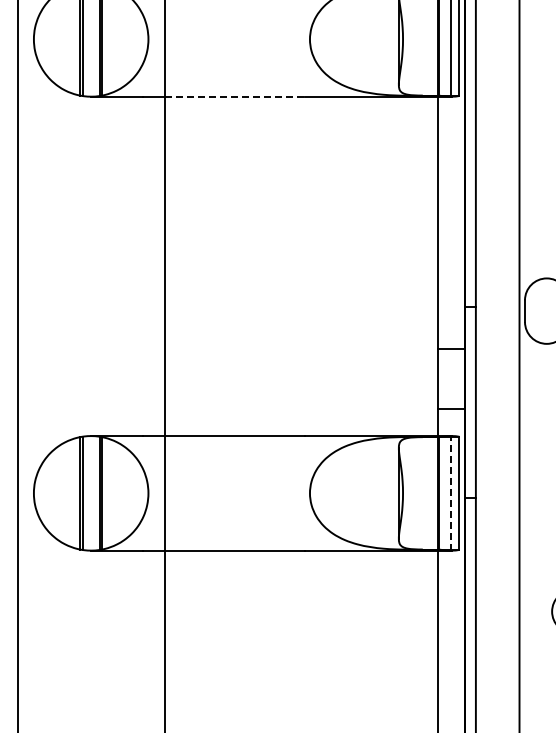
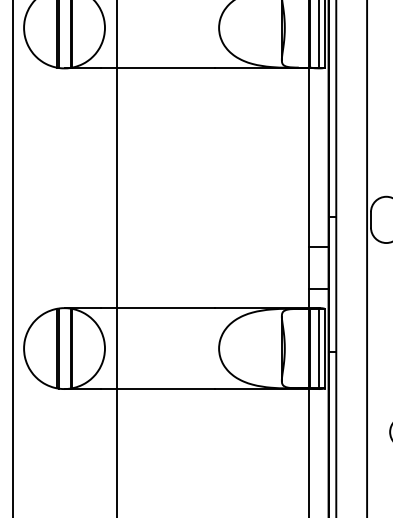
line: (234, 96) -> (165, 68), dashed -> solid
line: (451, 492) -> (319, 348), dashed -> solid

